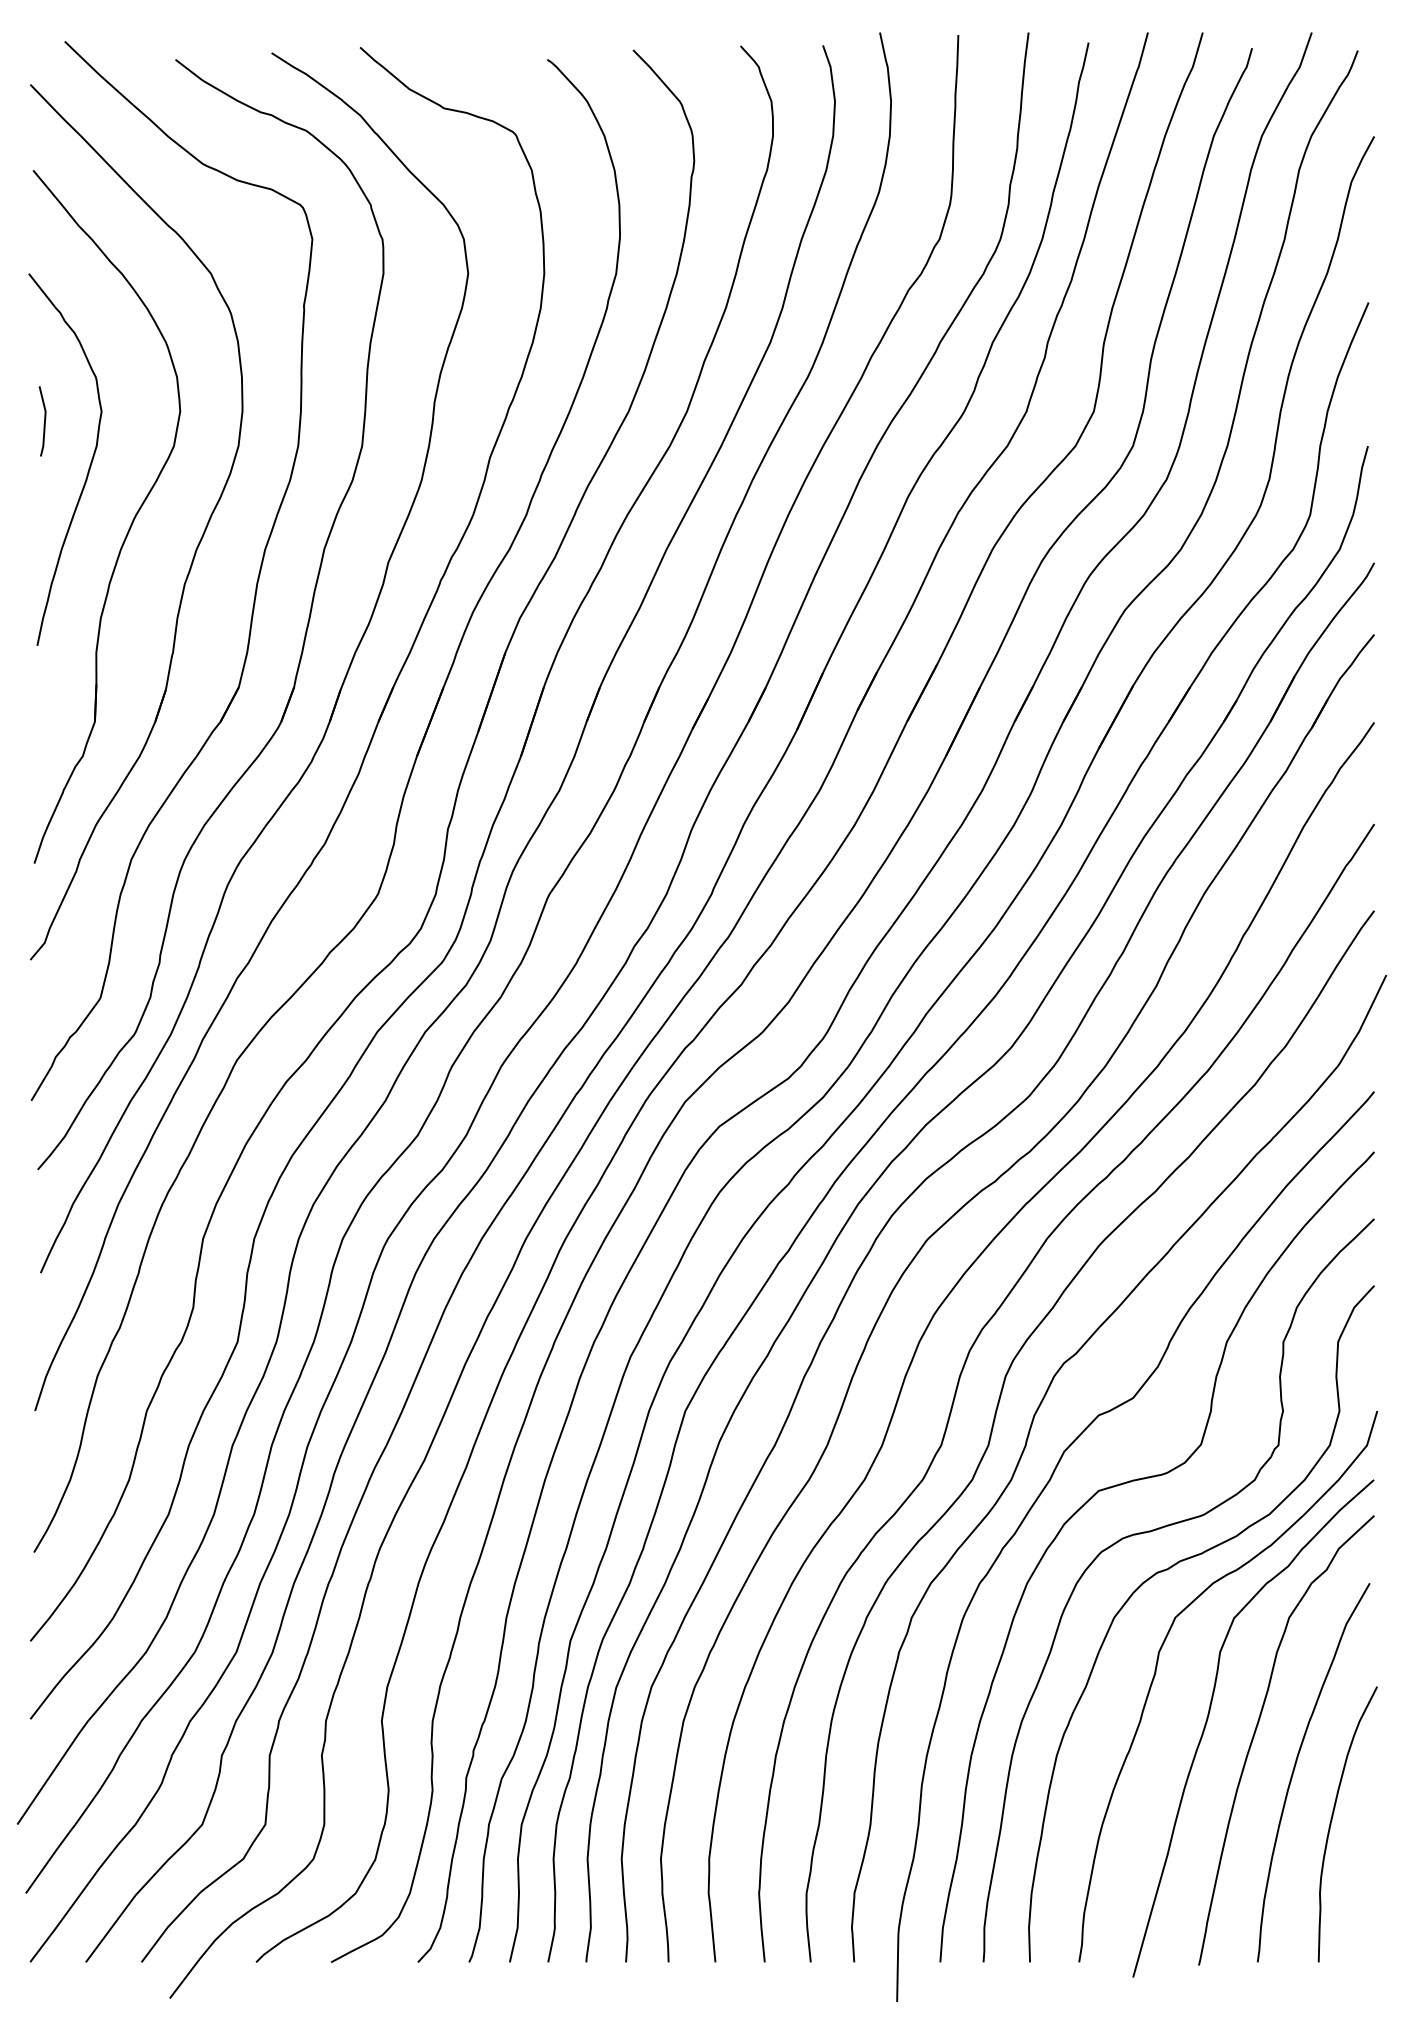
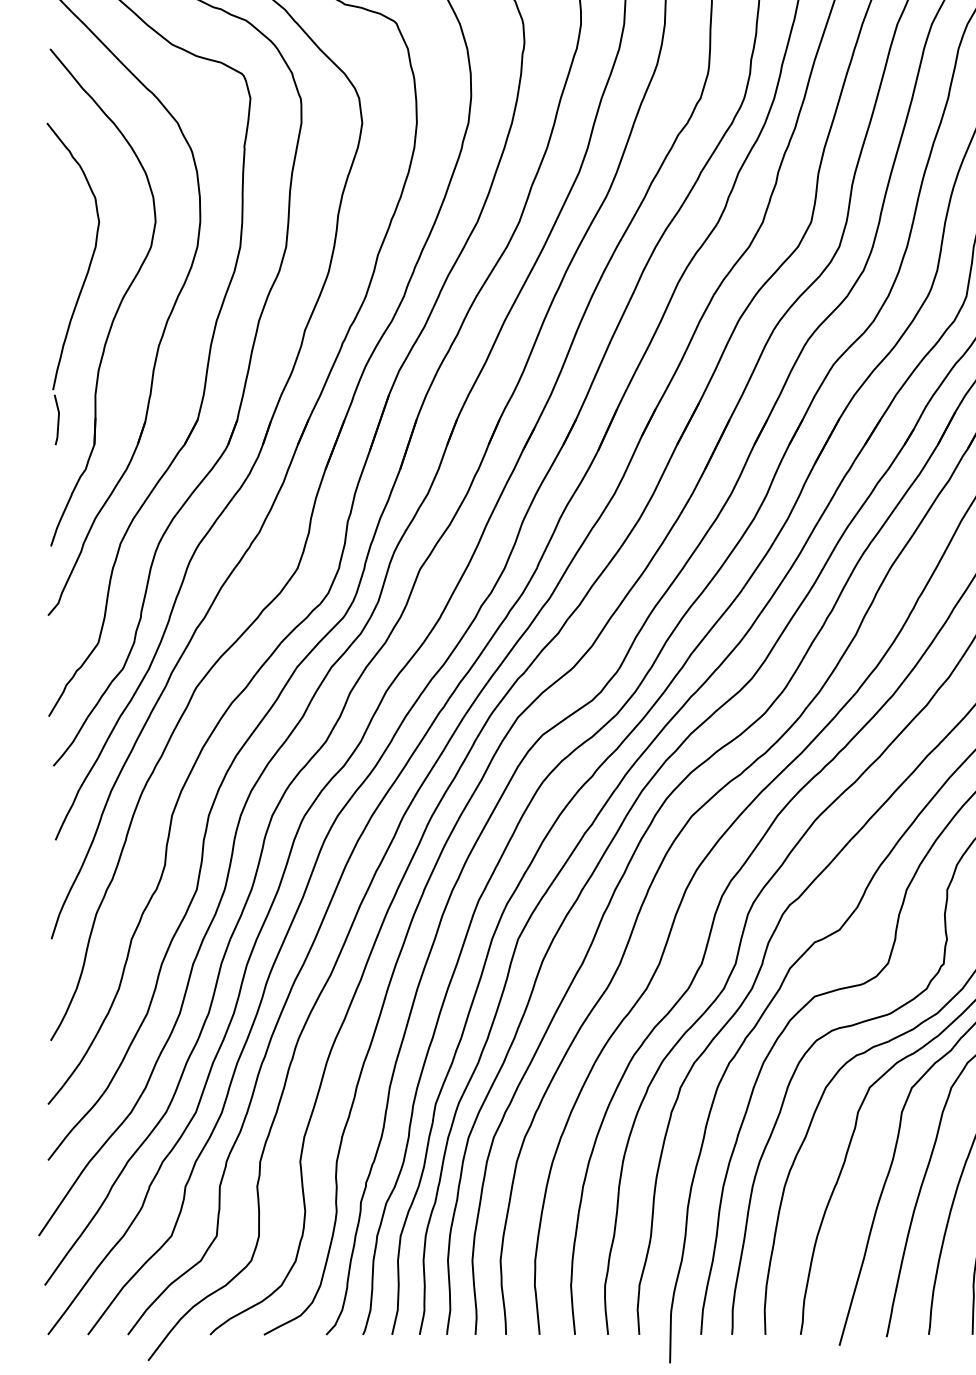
line: (44, 421) -> (58, 420), moved

